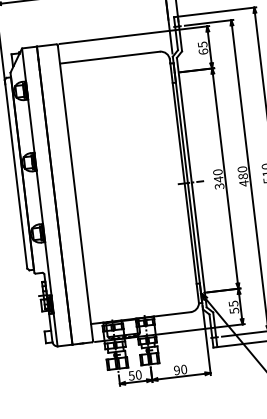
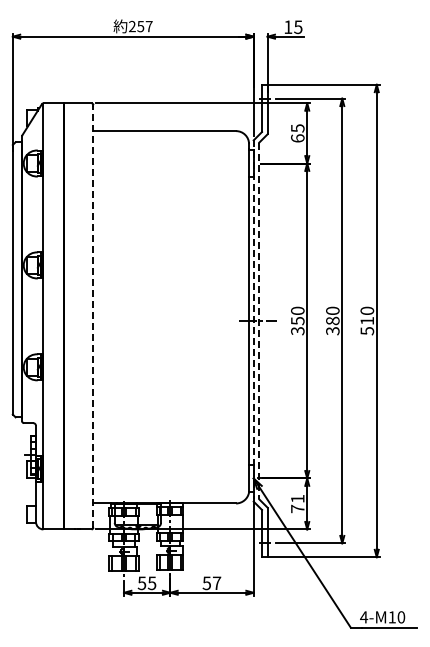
text: (218, 179) -> (297, 320), 340 -> 350
line: (192, 182) -> (259, 321), solid -> dashed
line: (187, 183) -> (253, 321), solid -> dashed
text: (243, 183) -> (332, 330), 480 -> 380
line: (75, 193) -> (93, 316), solid -> dashed
text: (233, 307) -> (297, 503), 55 -> 71
text: (180, 370) -> (211, 583), 90 -> 57
text: (138, 375) -> (151, 583), 50 -> 55

